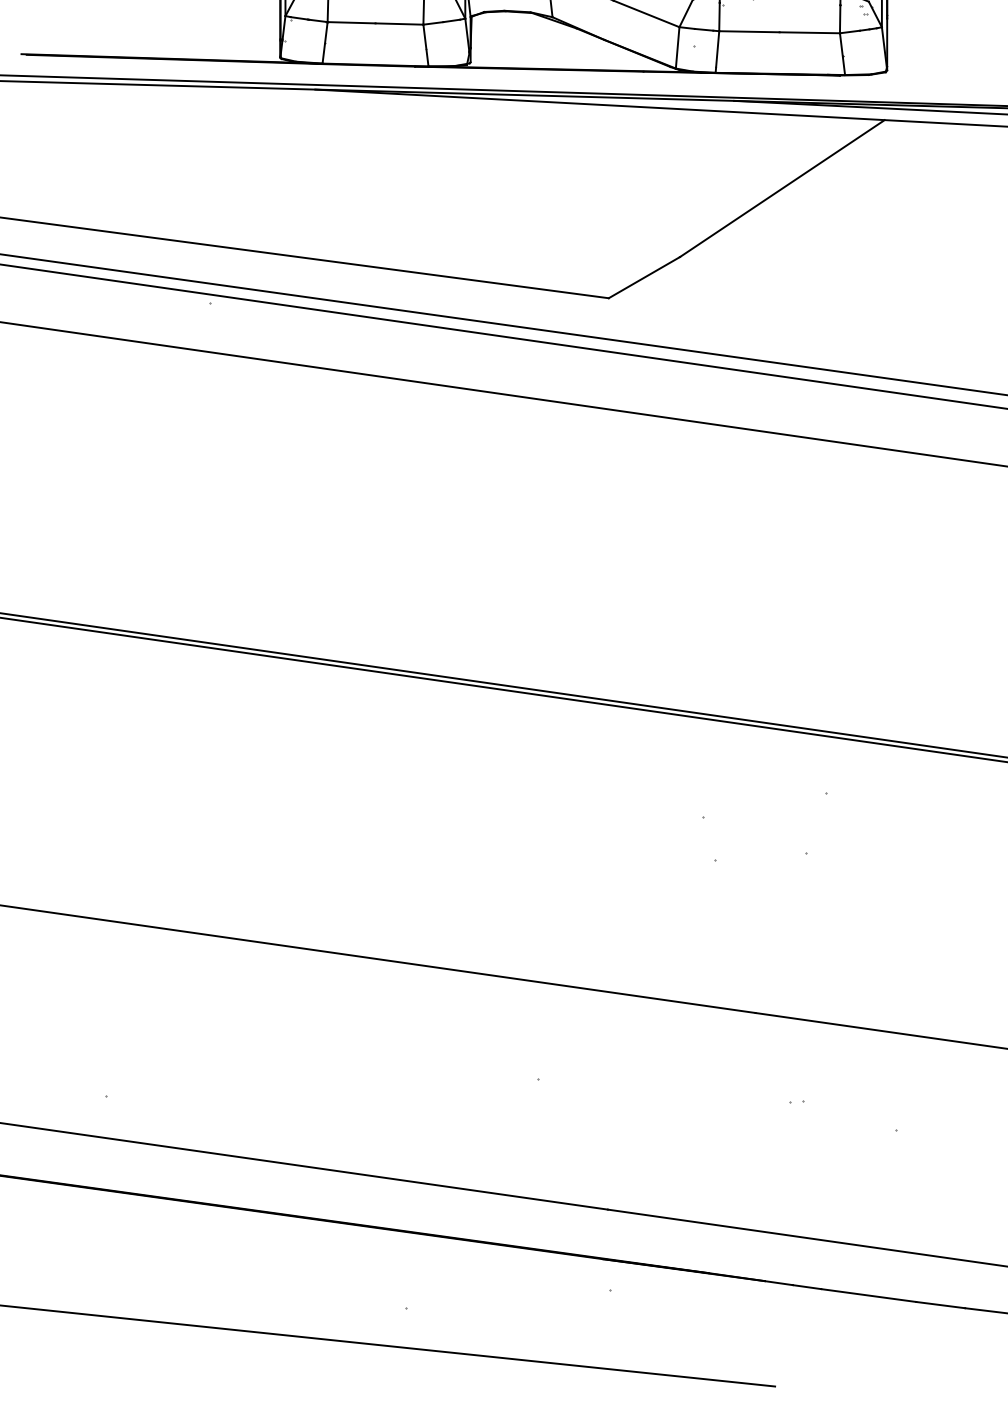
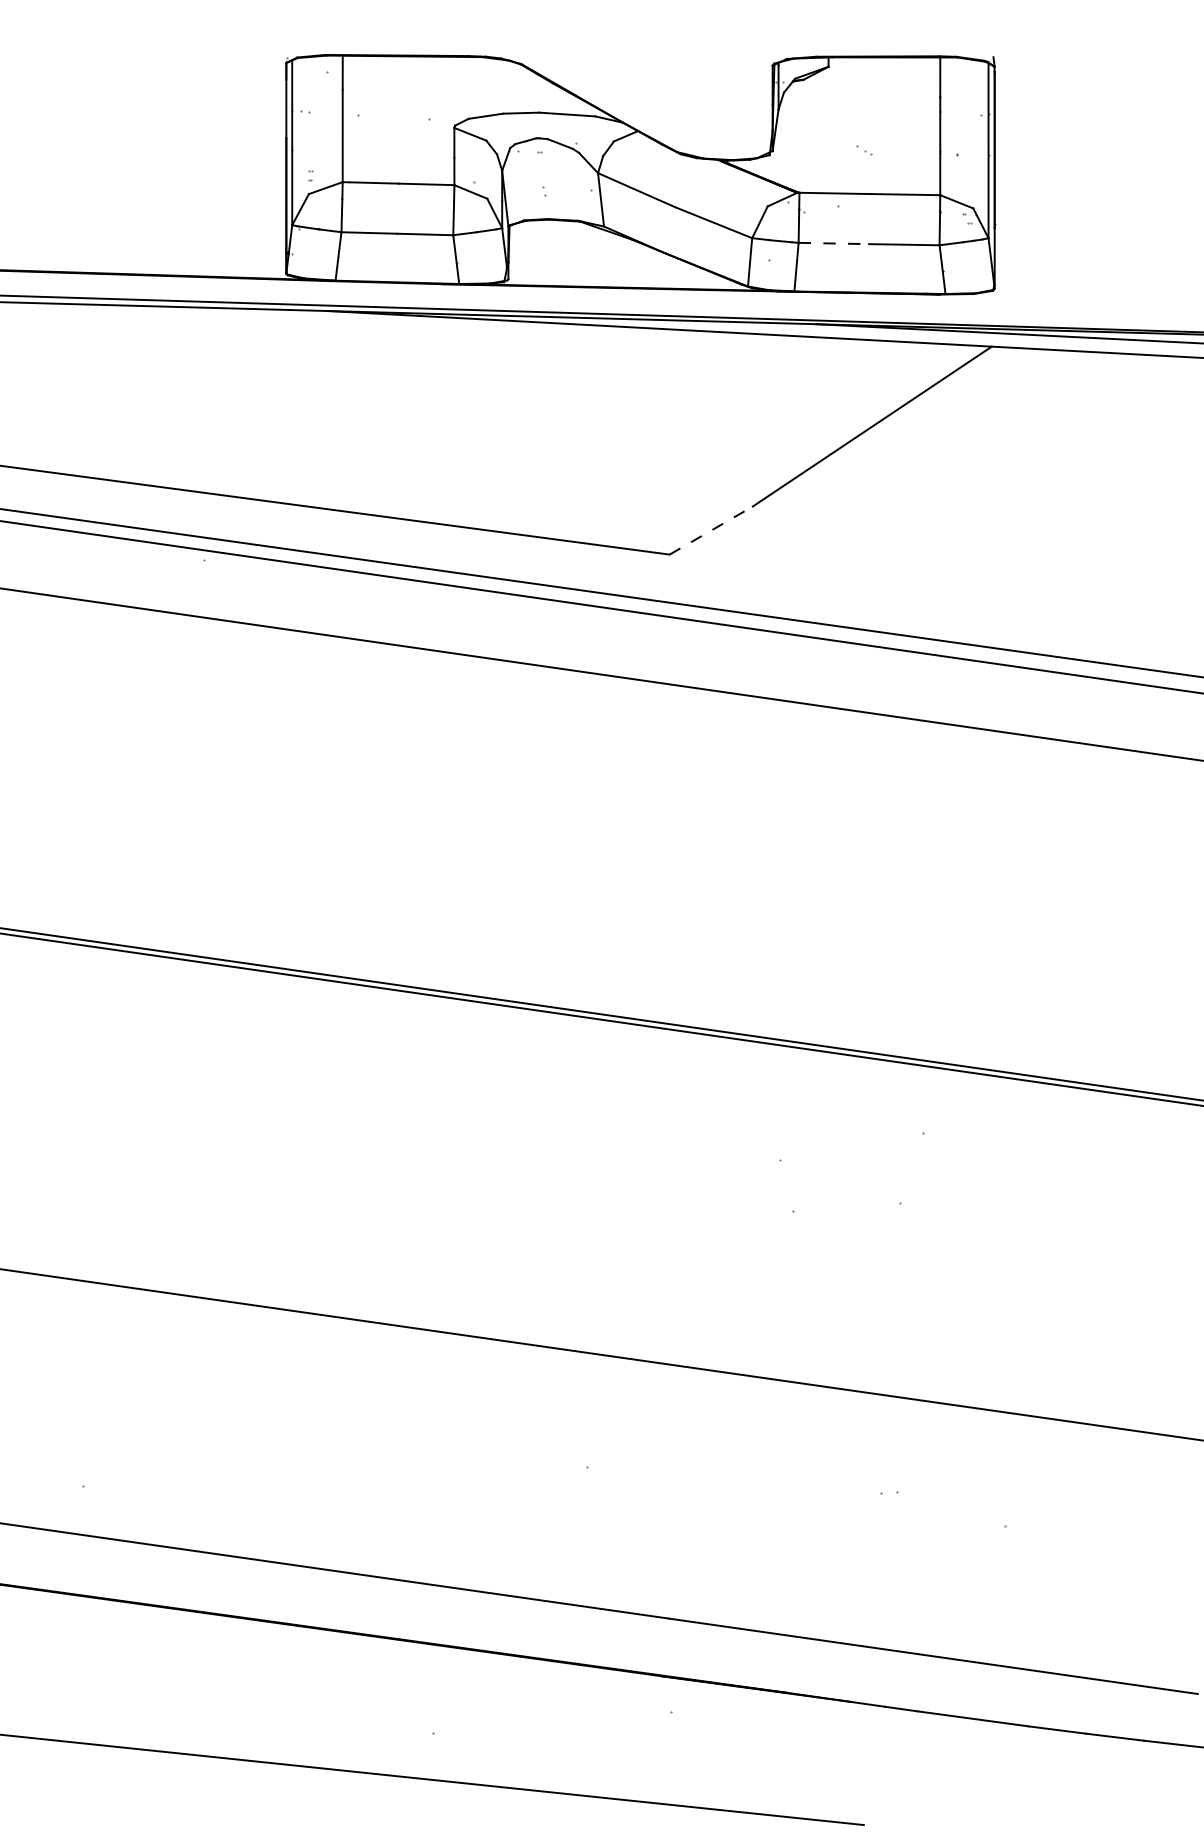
line: (749, 31) -> (834, 243), solid -> dashed
line: (644, 277) -> (711, 530), solid -> dashed

